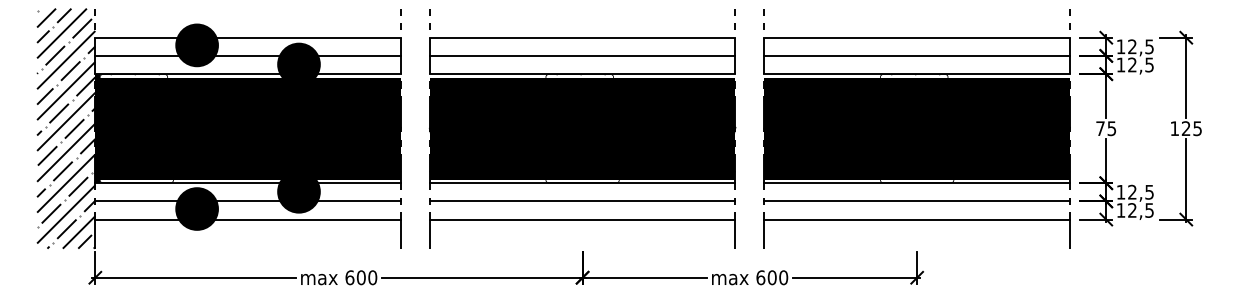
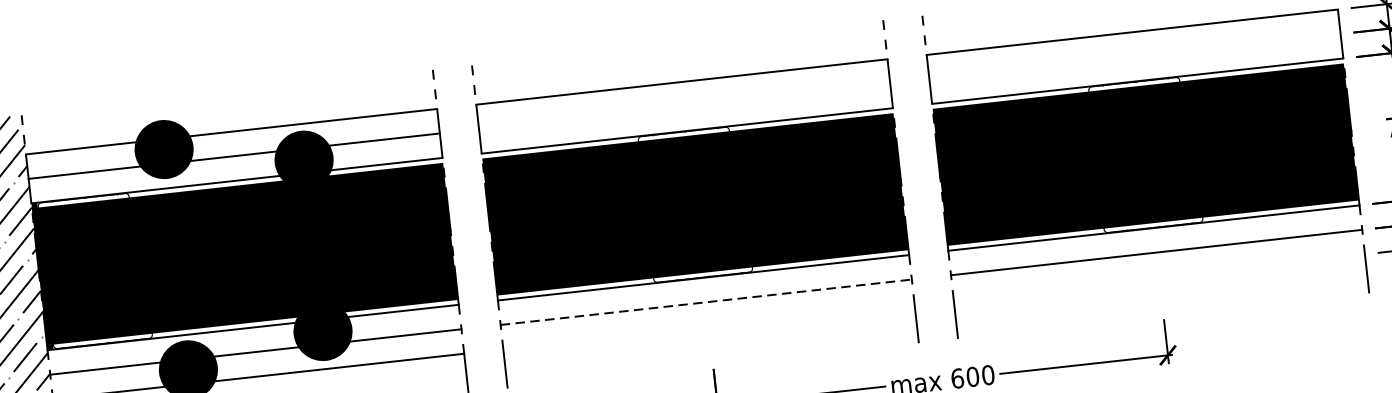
line: (582, 55) -> (684, 105), removed
line: (916, 55) -> (1134, 56), removed
line: (582, 201) -> (706, 302), solid -> dashed
line: (582, 219) -> (708, 326), removed
line: (916, 219) -> (1158, 277), removed

